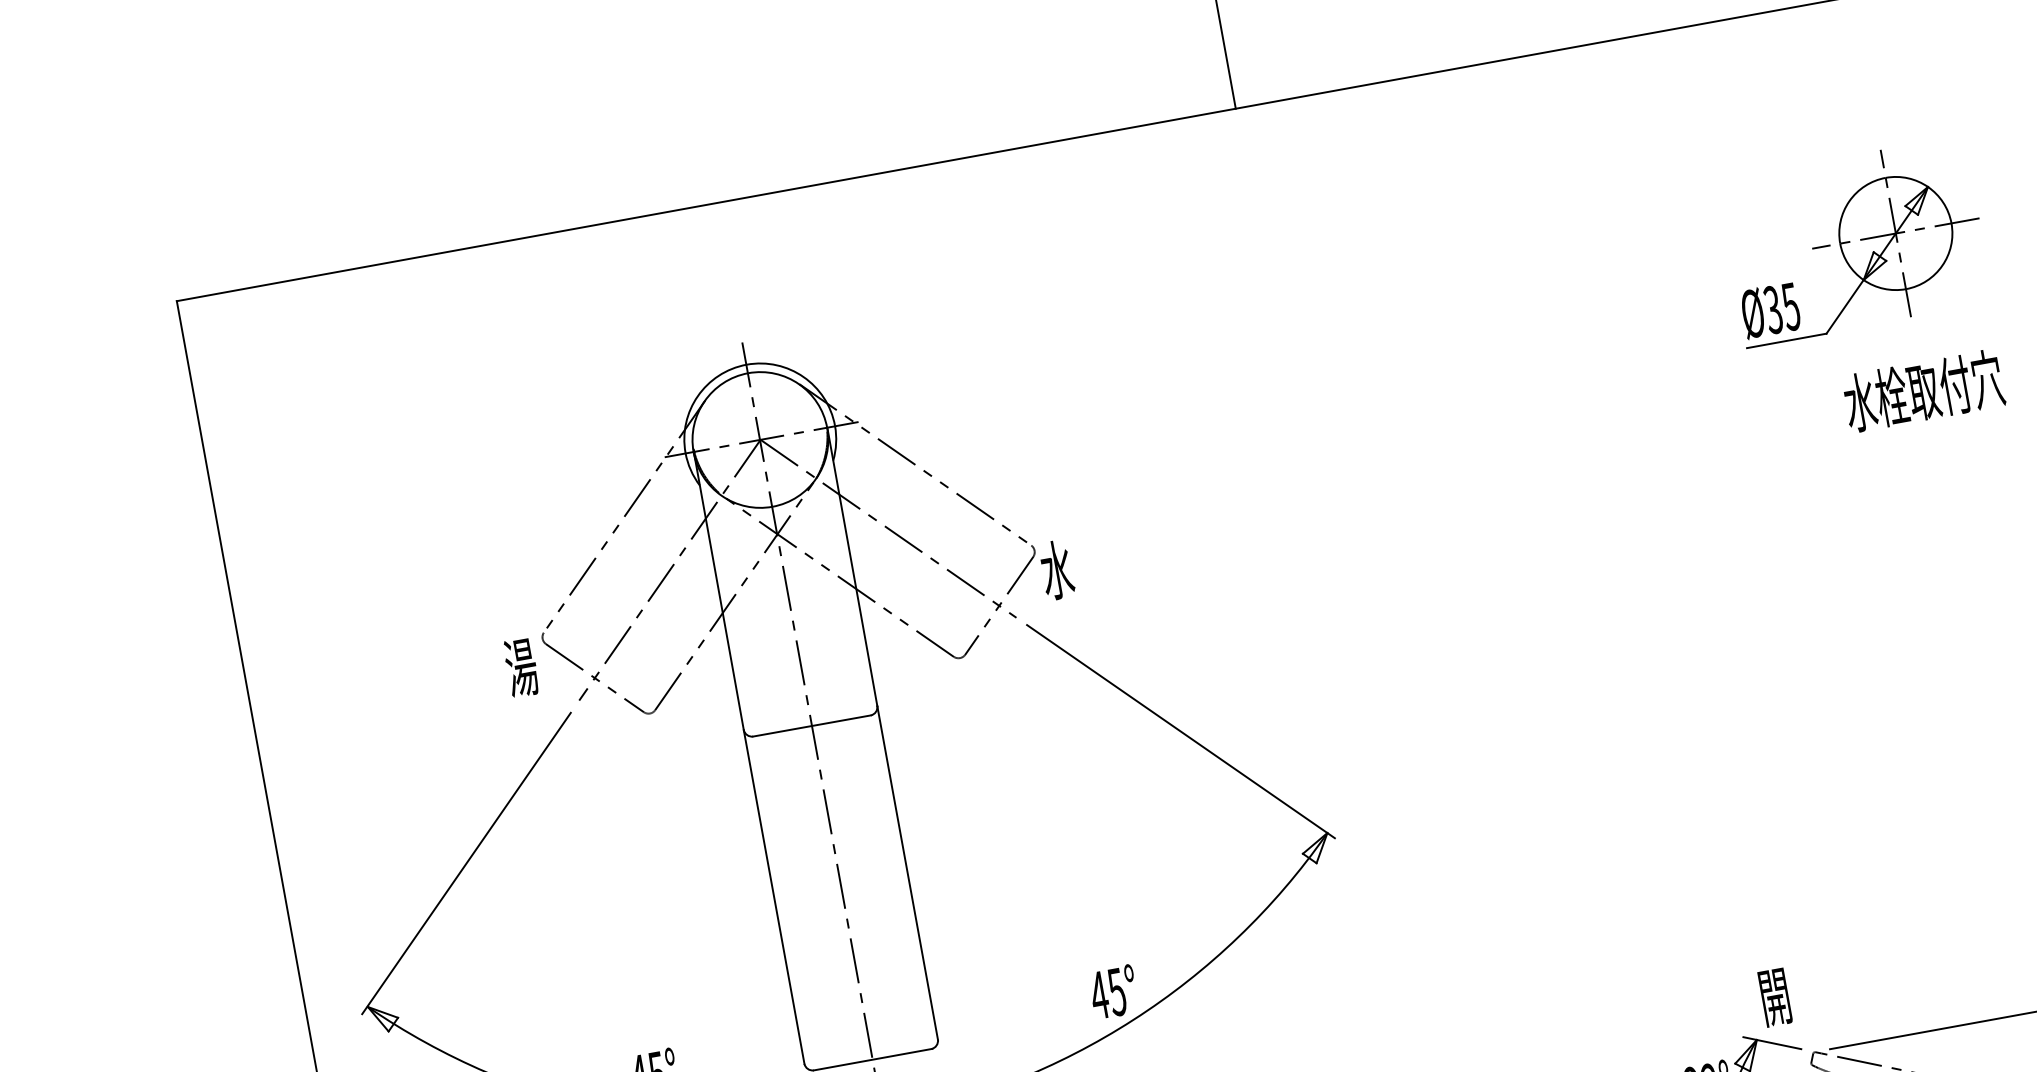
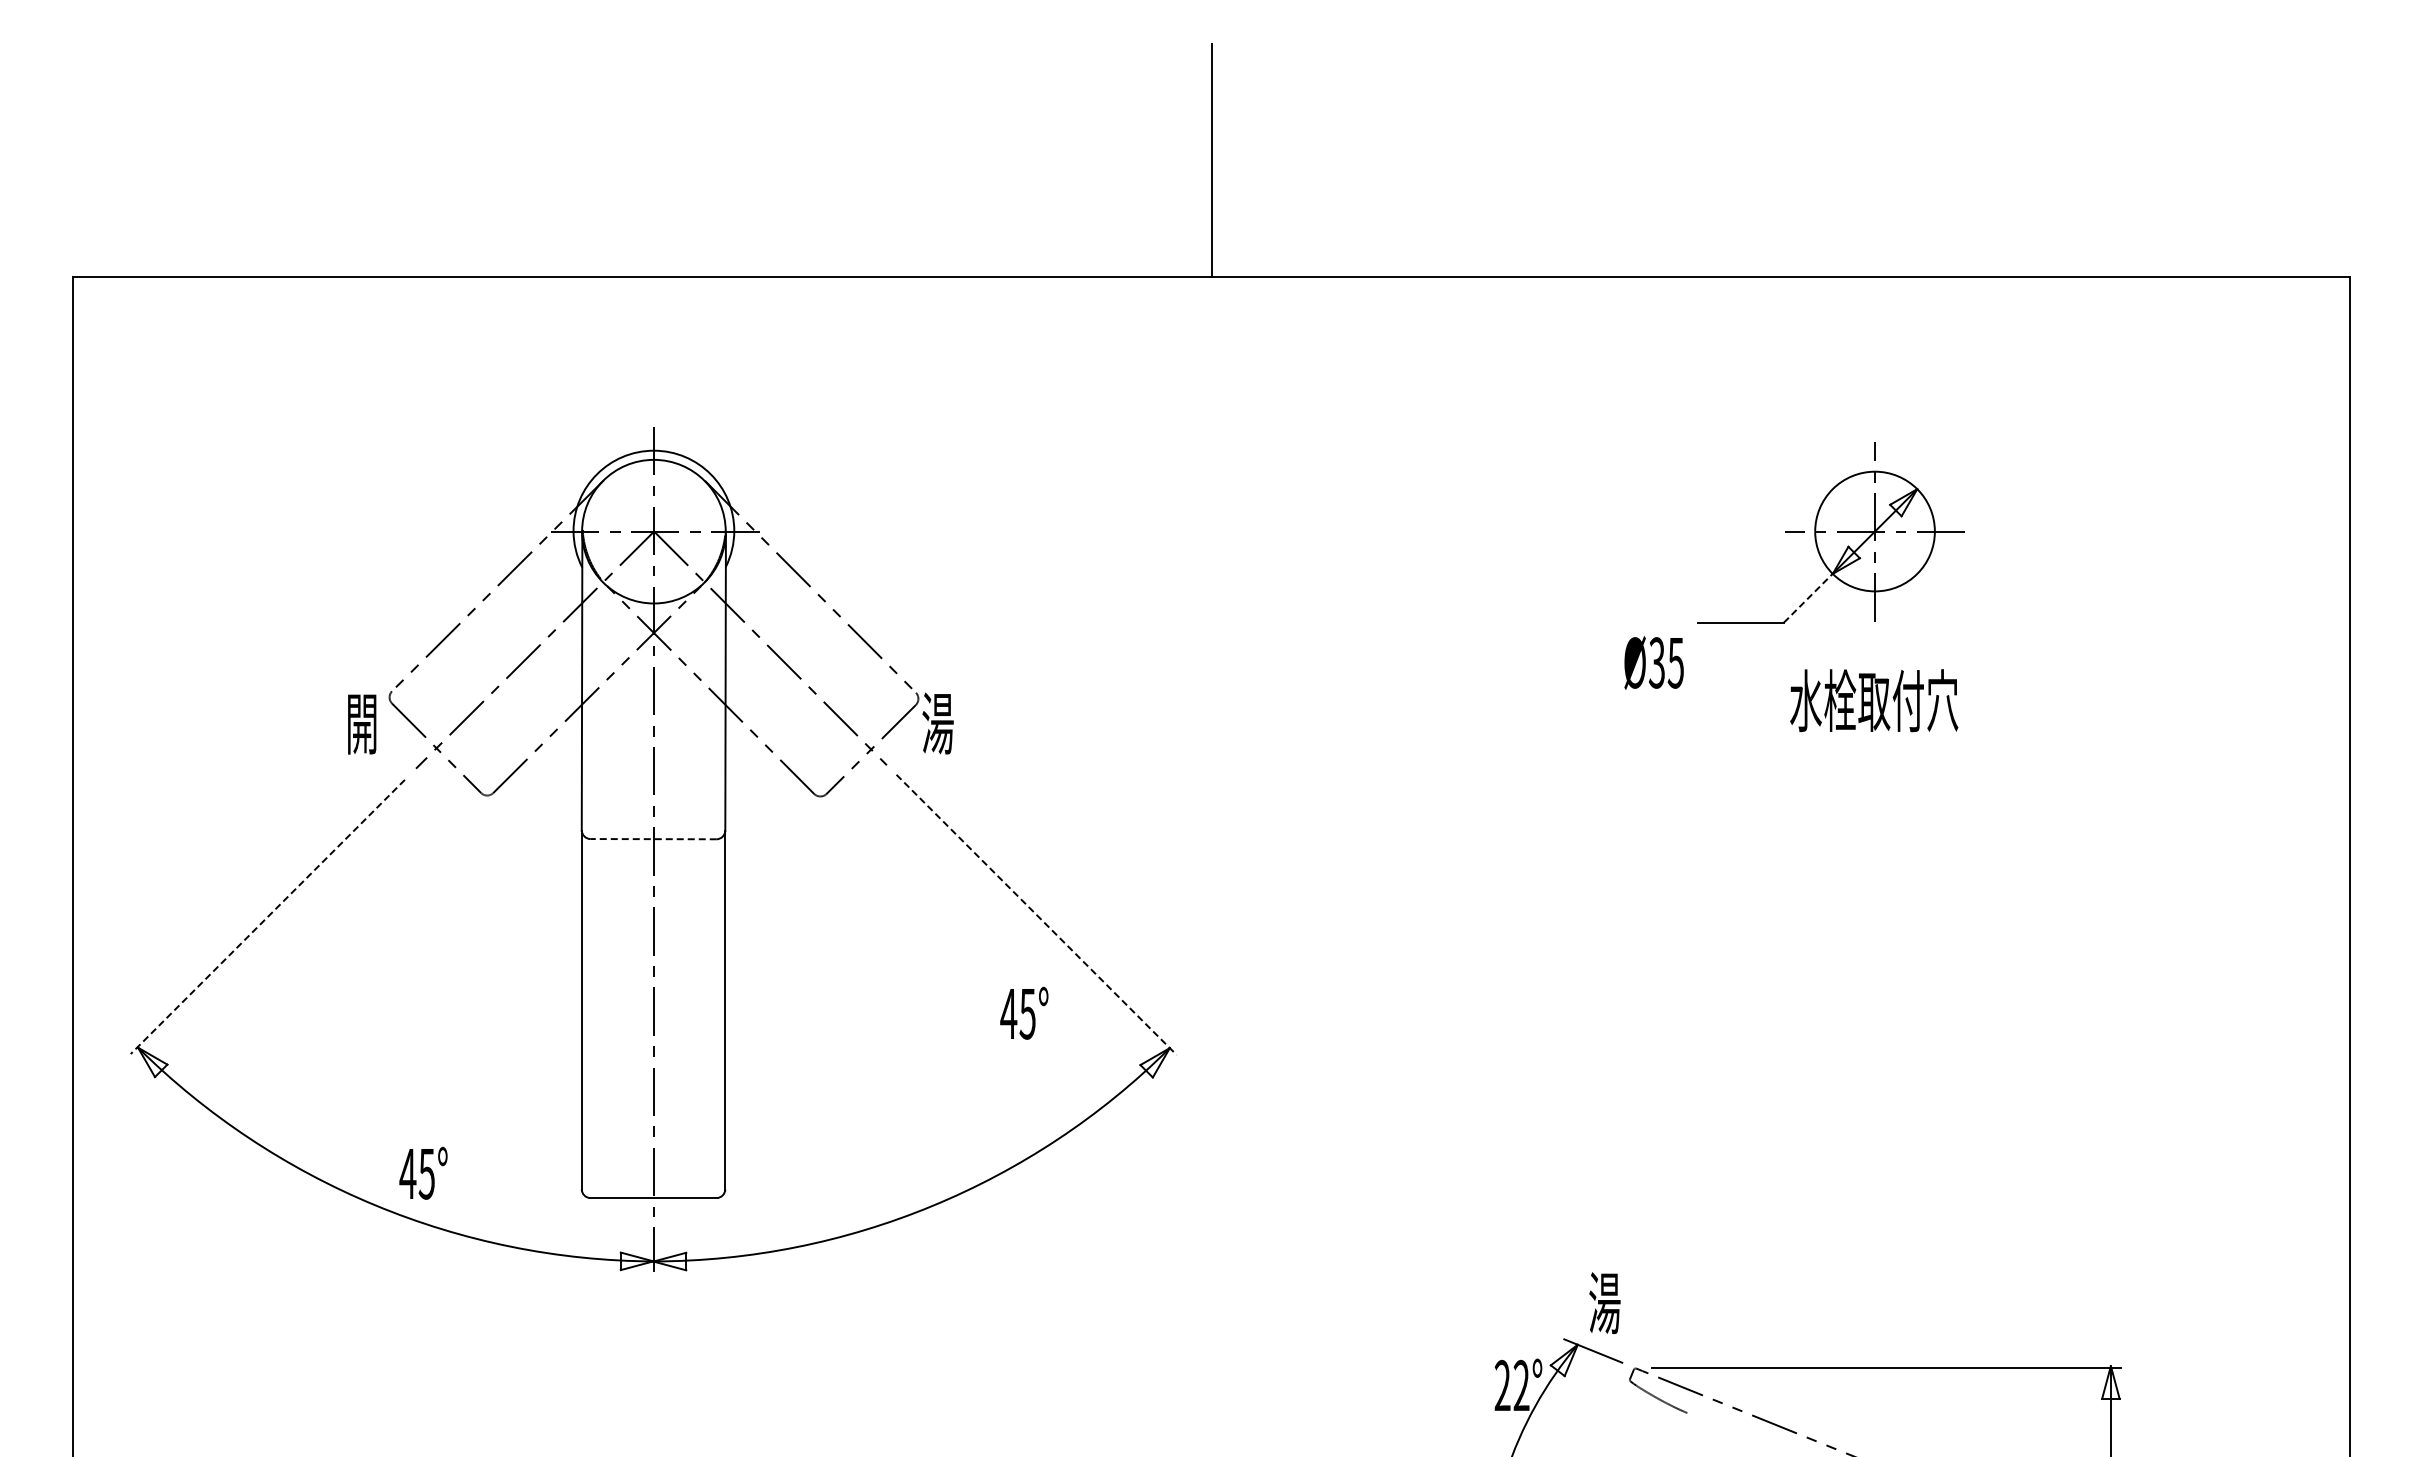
line: (1845, 307) -> (1808, 598), solid -> dashed
text: (1769, 310) -> (1653, 662), moved
text: (1056, 569) -> (937, 722), 水 -> 湯
text: (520, 667) -> (361, 723), 湯 -> 開
line: (812, 726) -> (653, 839), solid -> dashed
line: (1181, 732) -> (1036, 915), solid -> dashed
line: (466, 863) -> (267, 916), solid -> dashed
text: (1113, 991) -> (1024, 1012), moved
text: (1774, 997) -> (1604, 1303), 開 -> 湯

